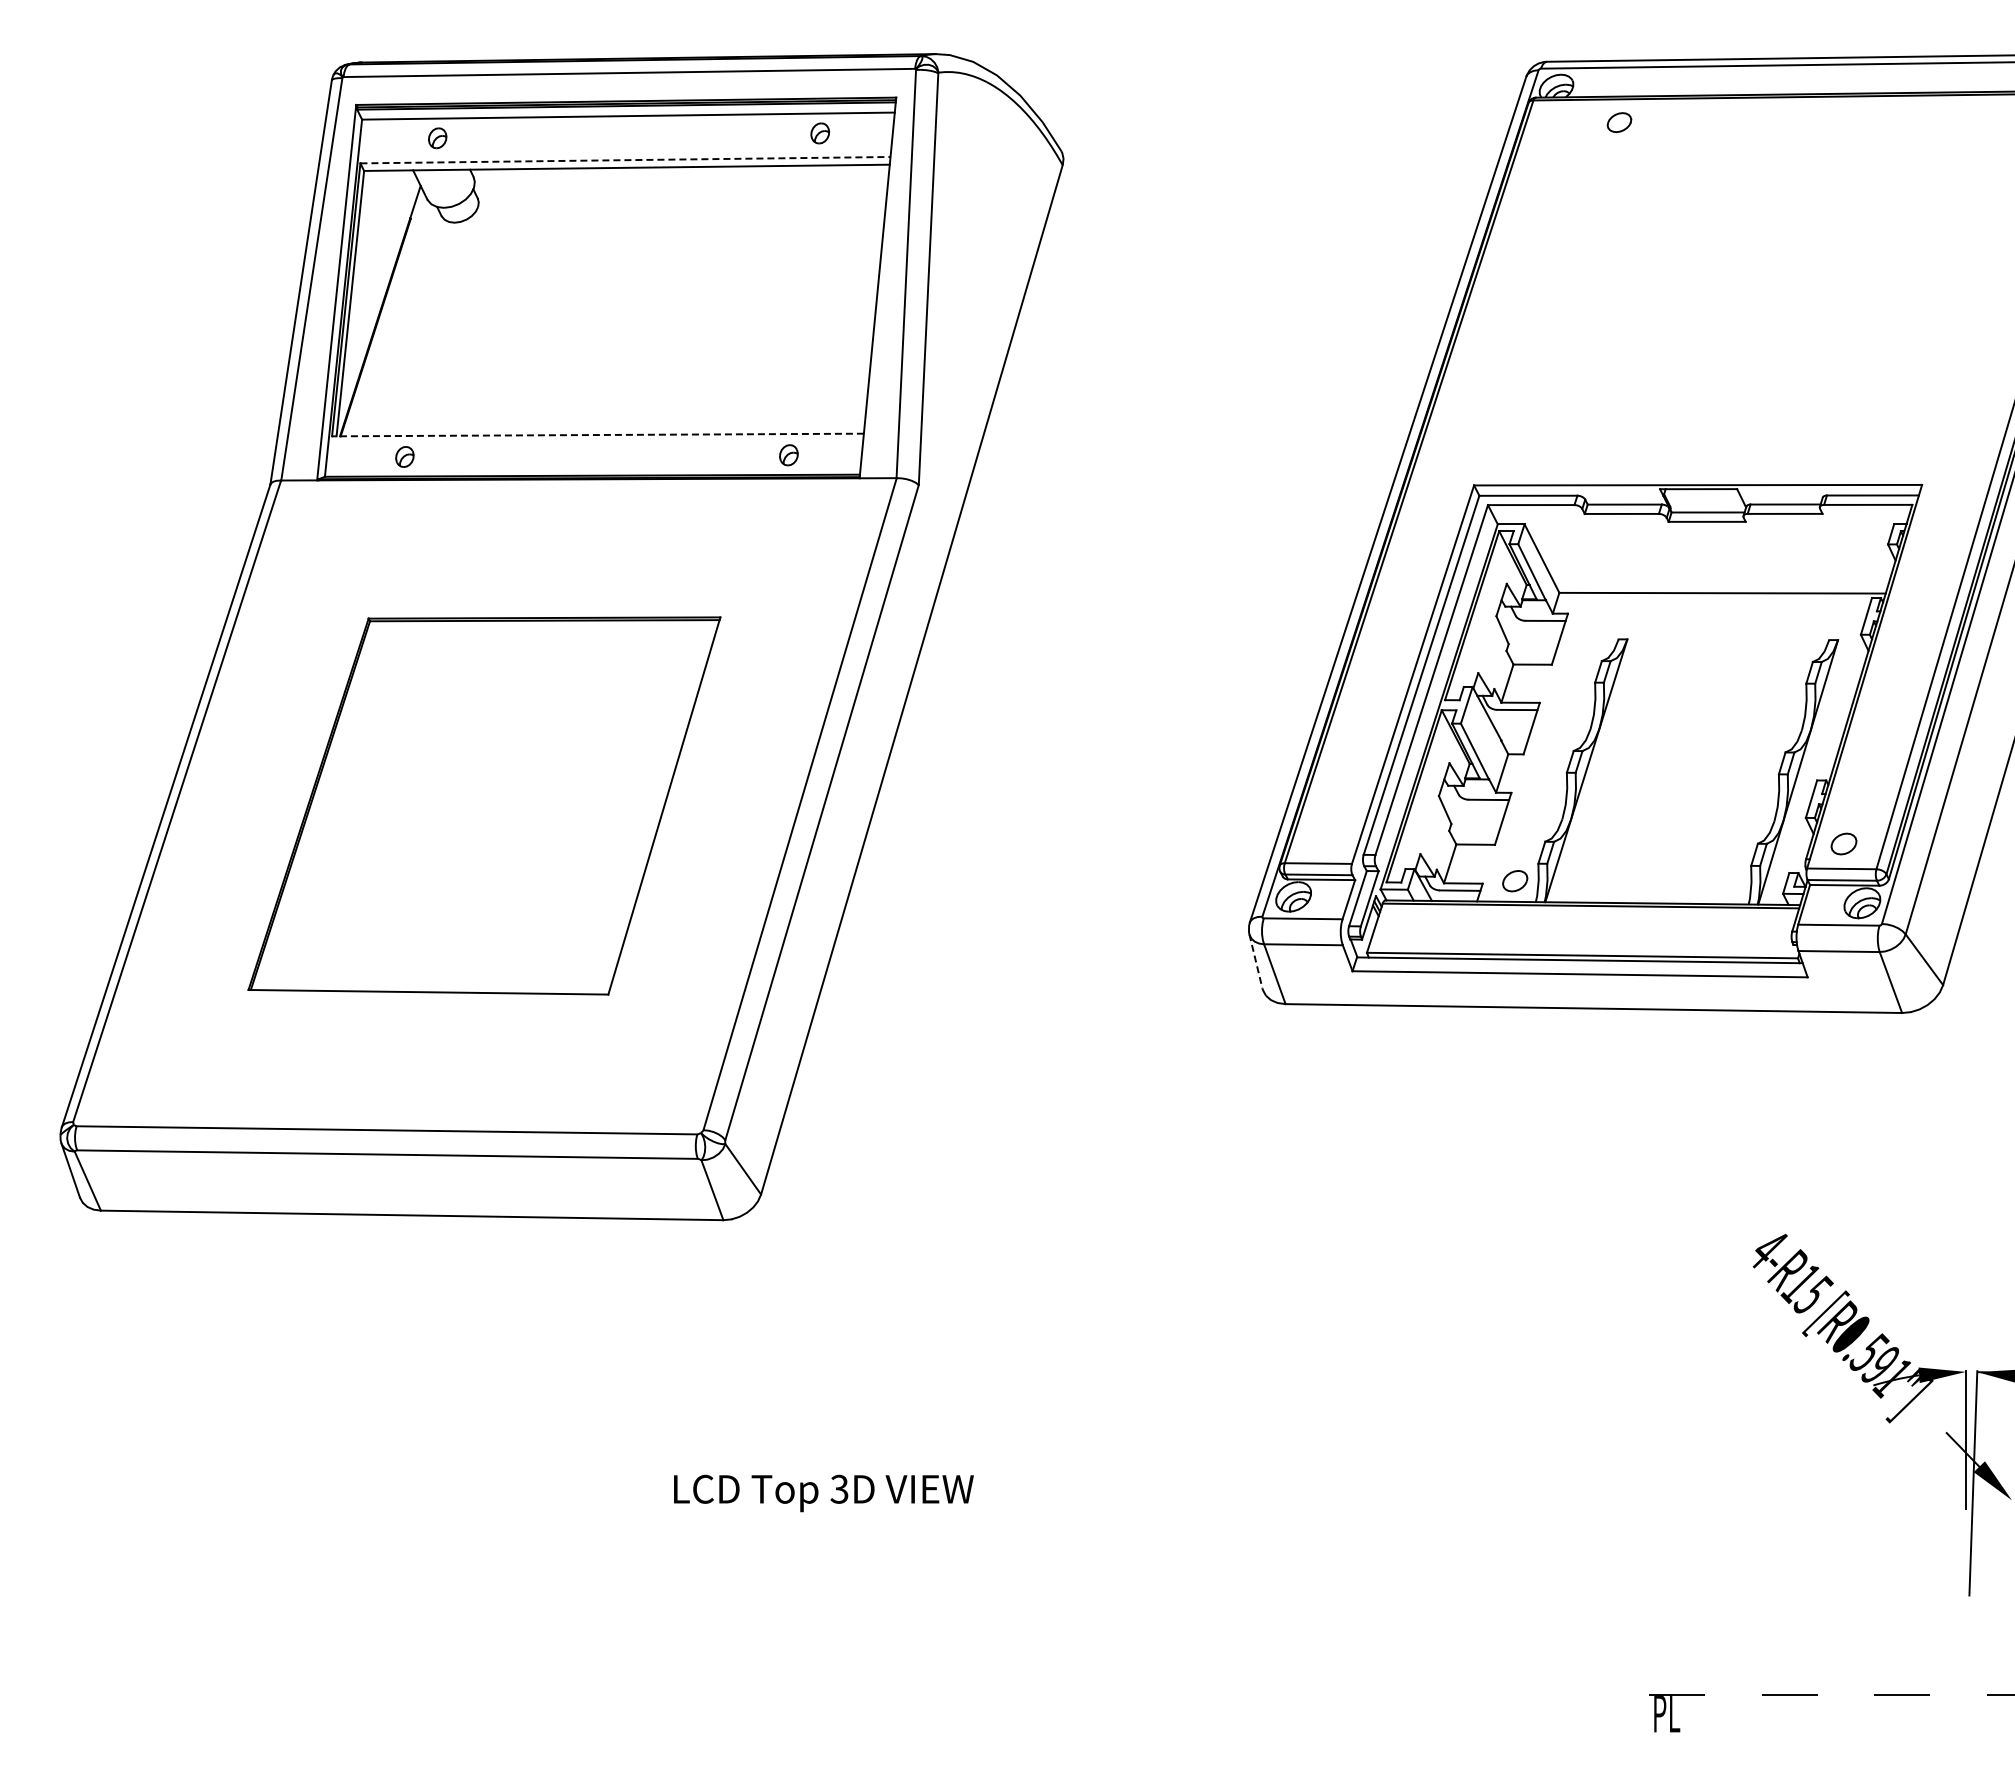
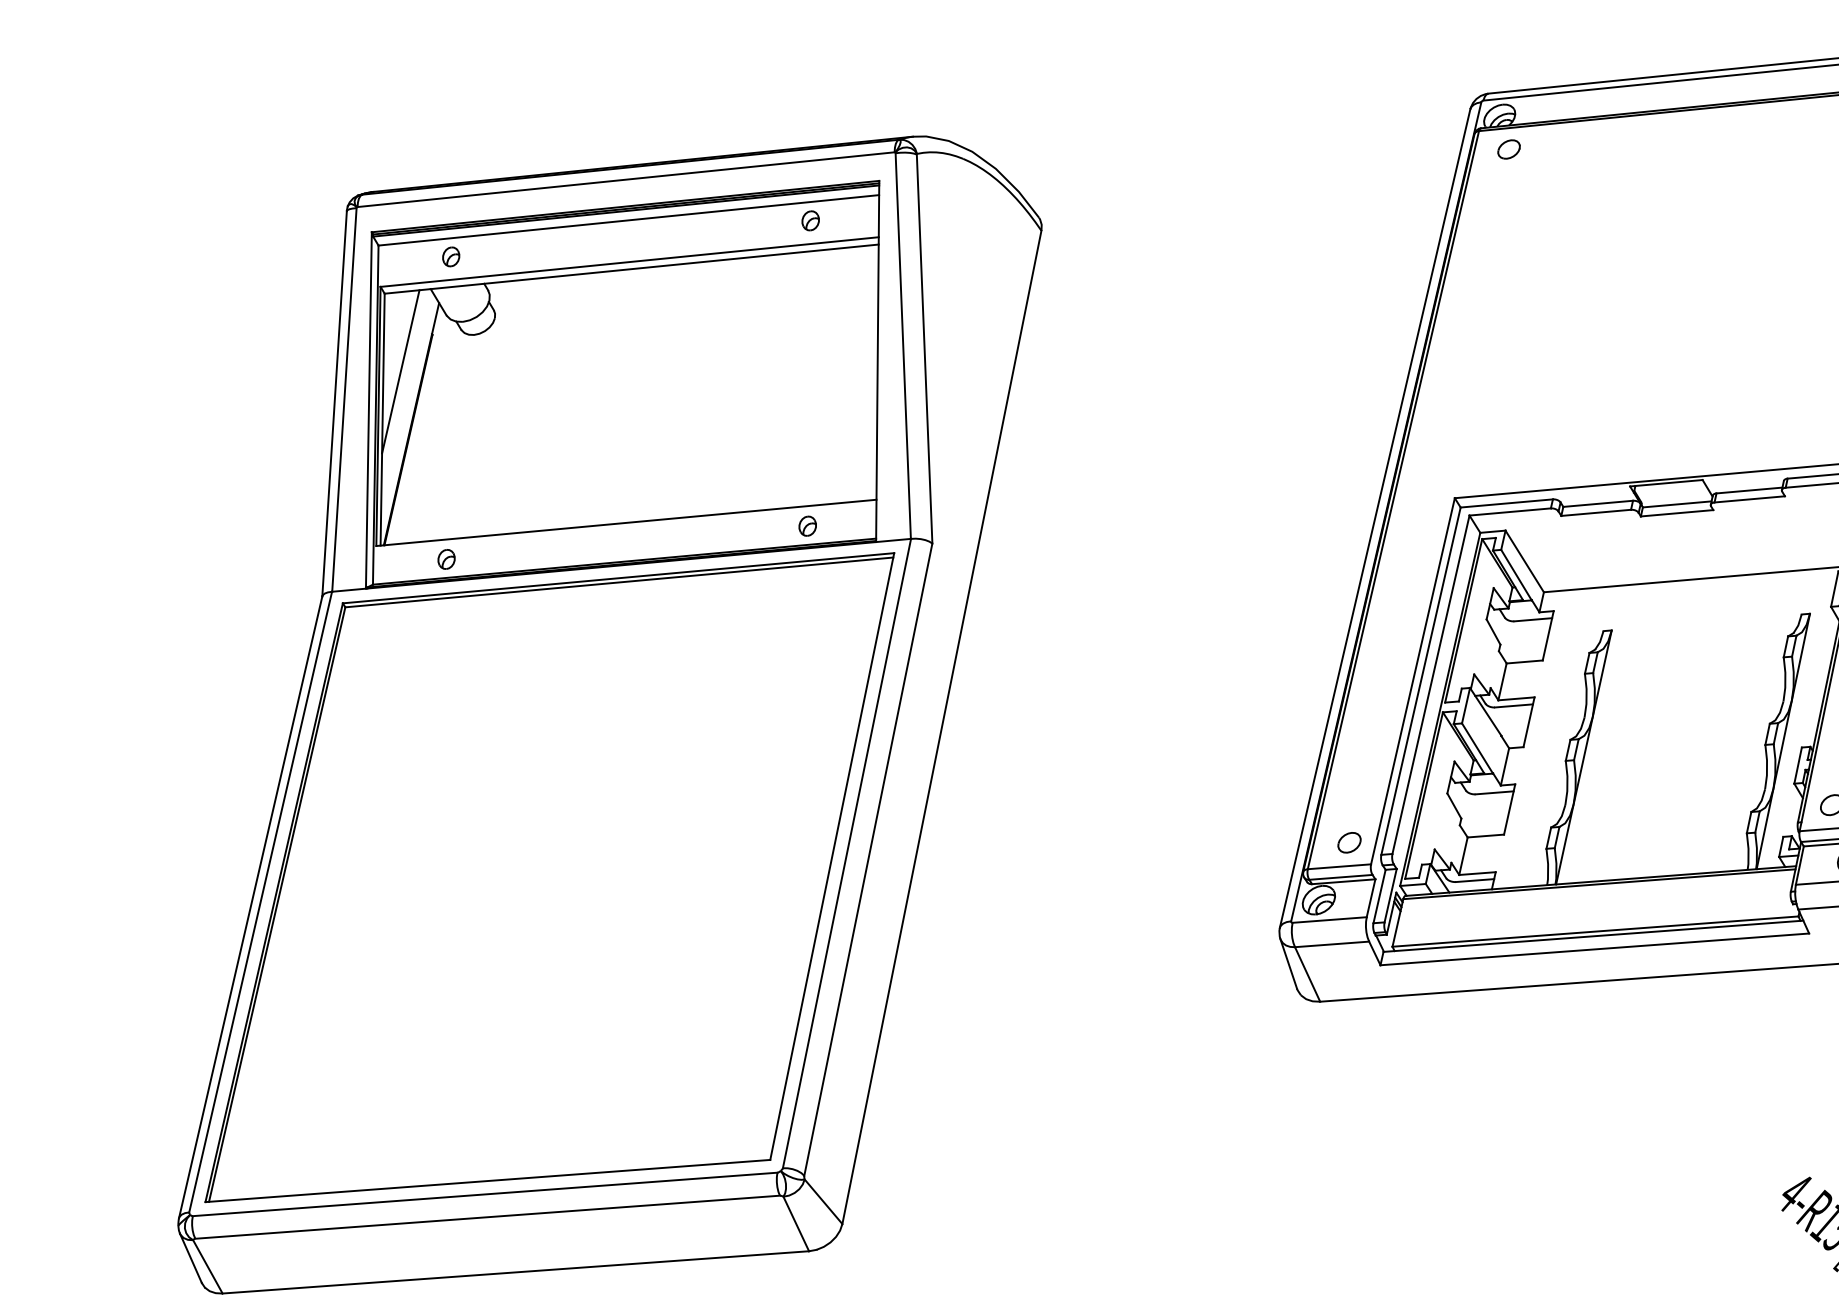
part: (1619, 122) -> (1509, 149), moved
line: (625, 160) -> (629, 262), dashed -> solid
line: (373, 254) -> (400, 371), added
line: (597, 435) -> (626, 523), dashed -> solid
part: (484, 805) -> (550, 880), size x1.67
part: (1515, 881) -> (1349, 843), moved
line: (1255, 961) -> (1288, 964), dashed -> solid

